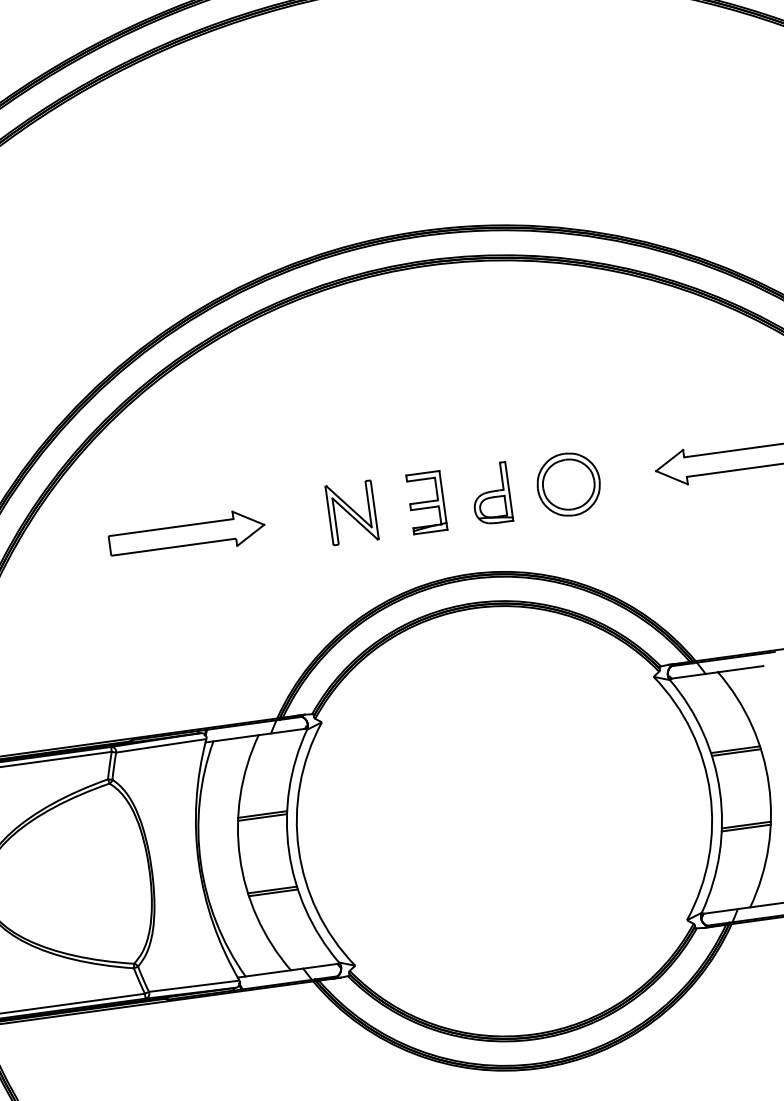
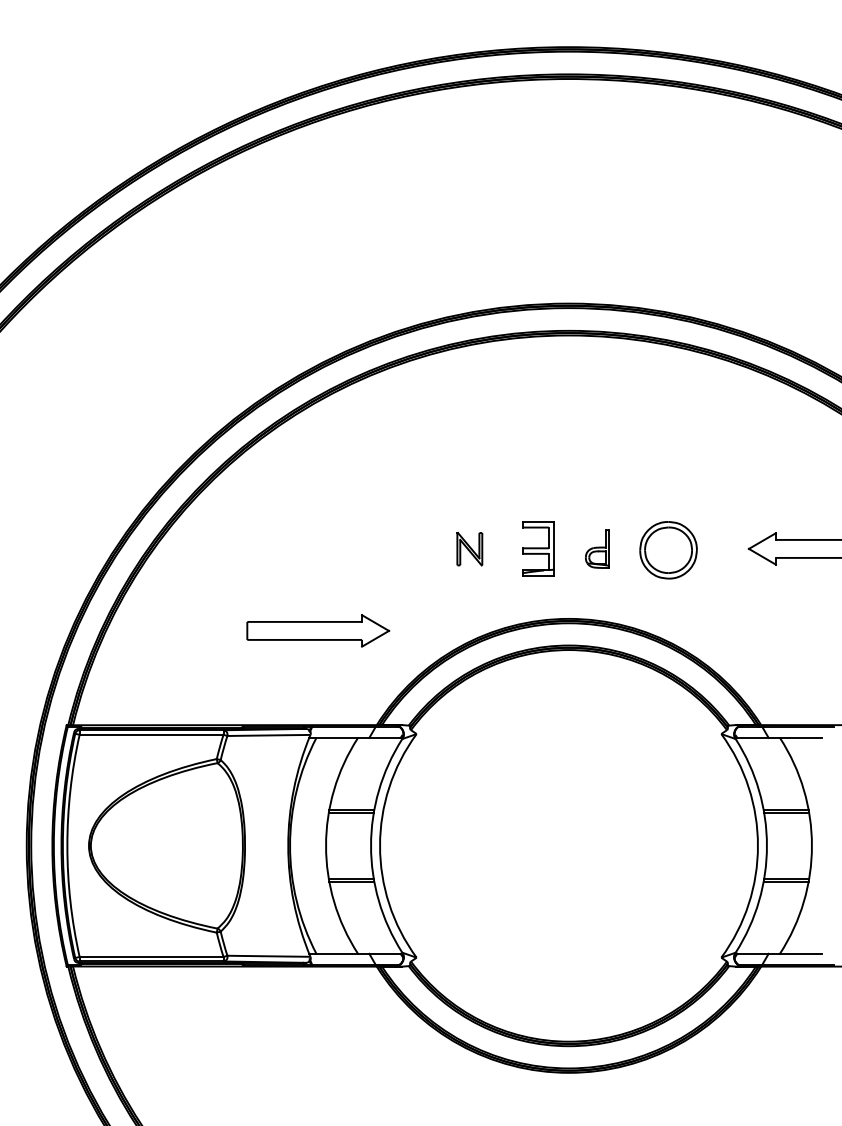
part: (491, 493) -> (597, 548), size x0.7
part: (351, 513) -> (469, 549), size x0.6
part: (187, 534) -> (318, 630), moved

